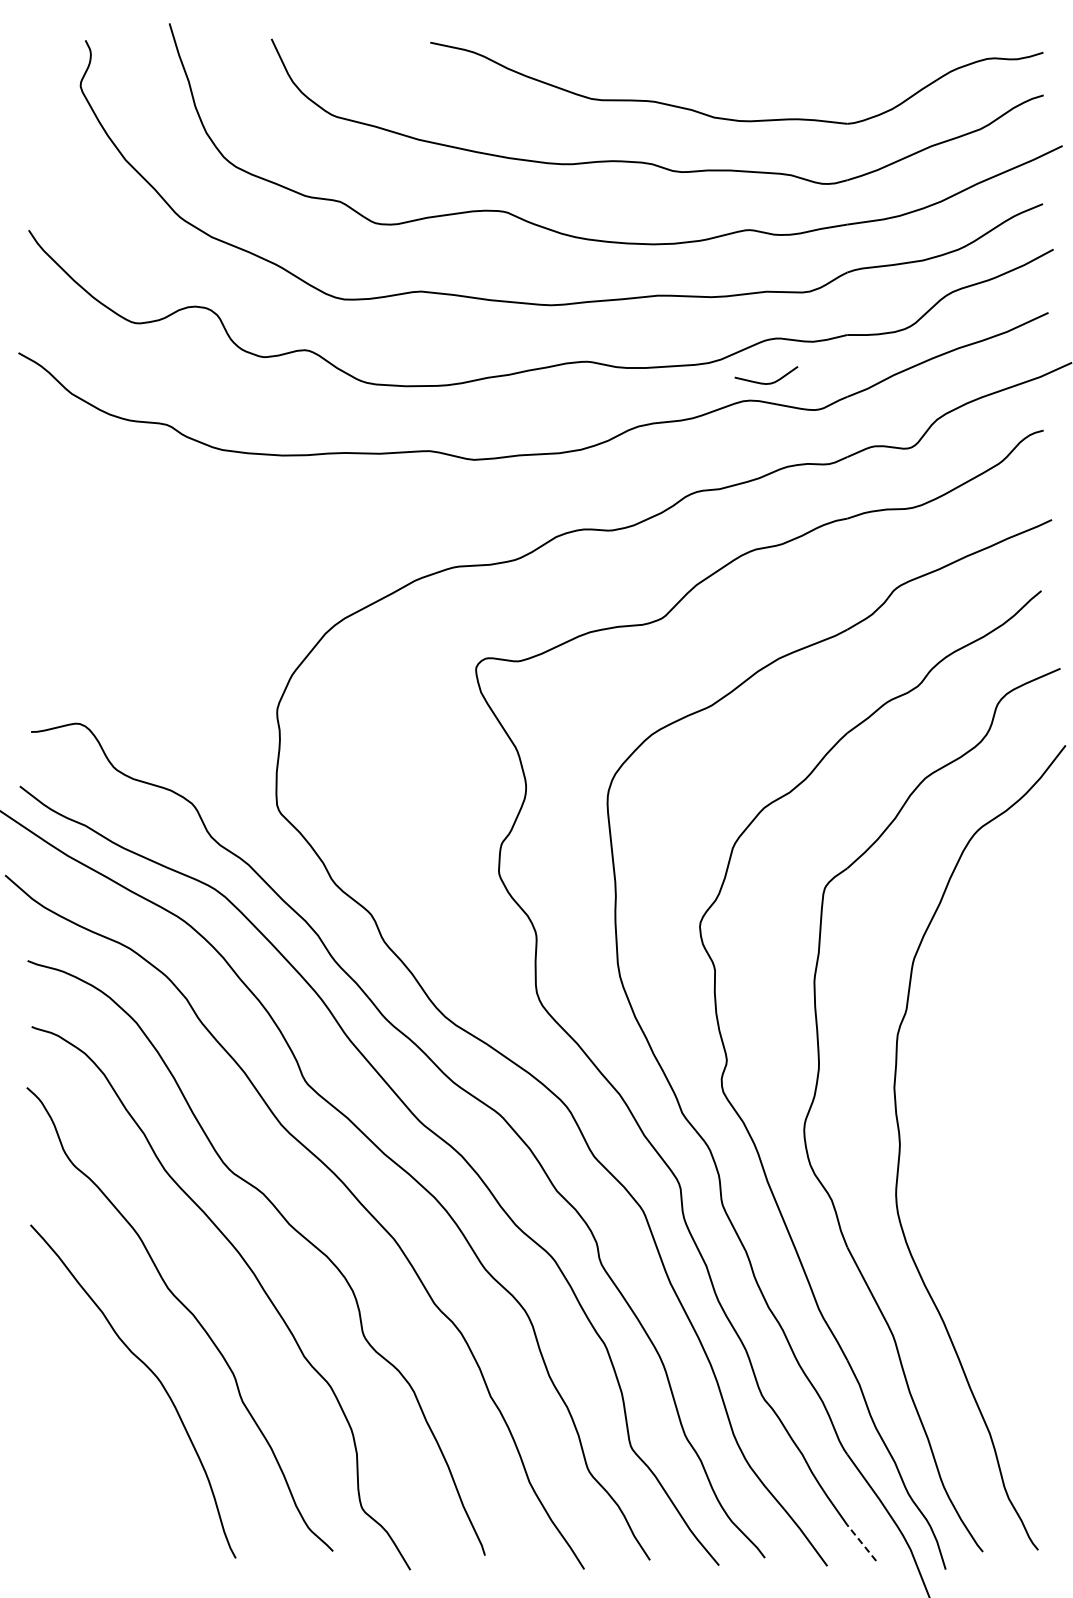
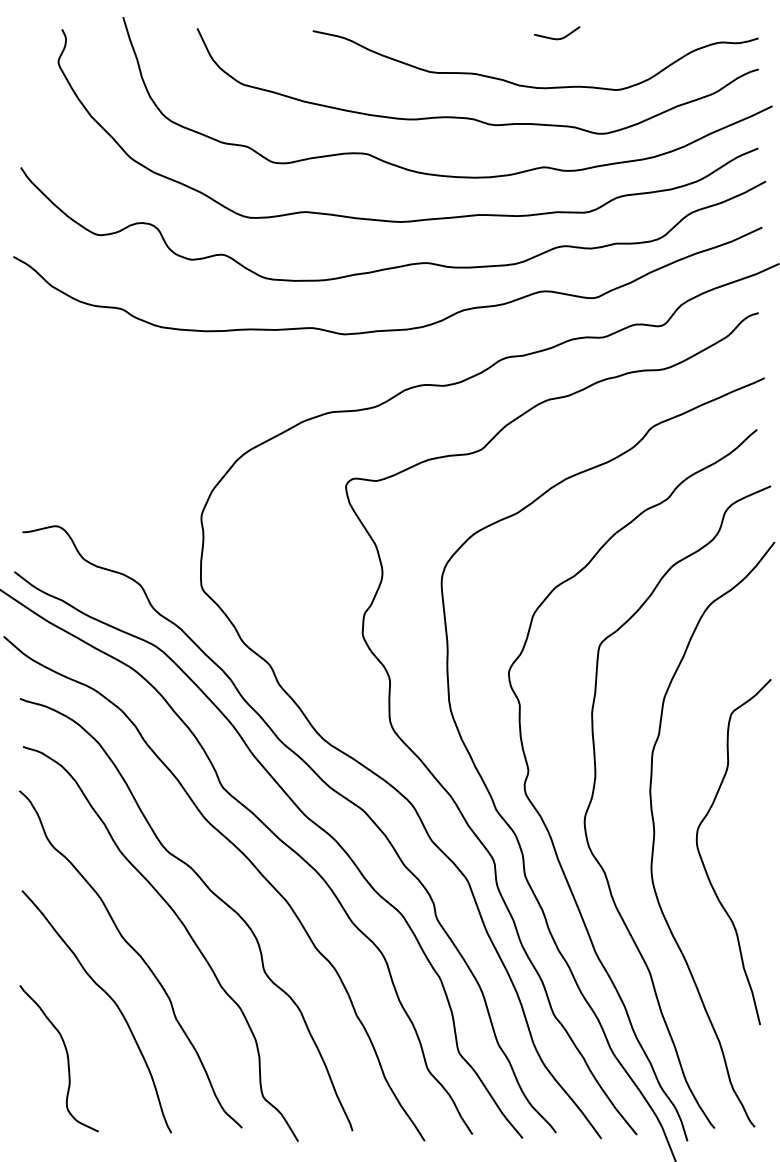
curve: (768, 382) -> (558, 38), moved
curve: (967, 1185) -> (703, 862), added
curve: (92, 1455) -> (67, 1058), added
line: (861, 1542) -> (626, 1121), dashed -> solid

